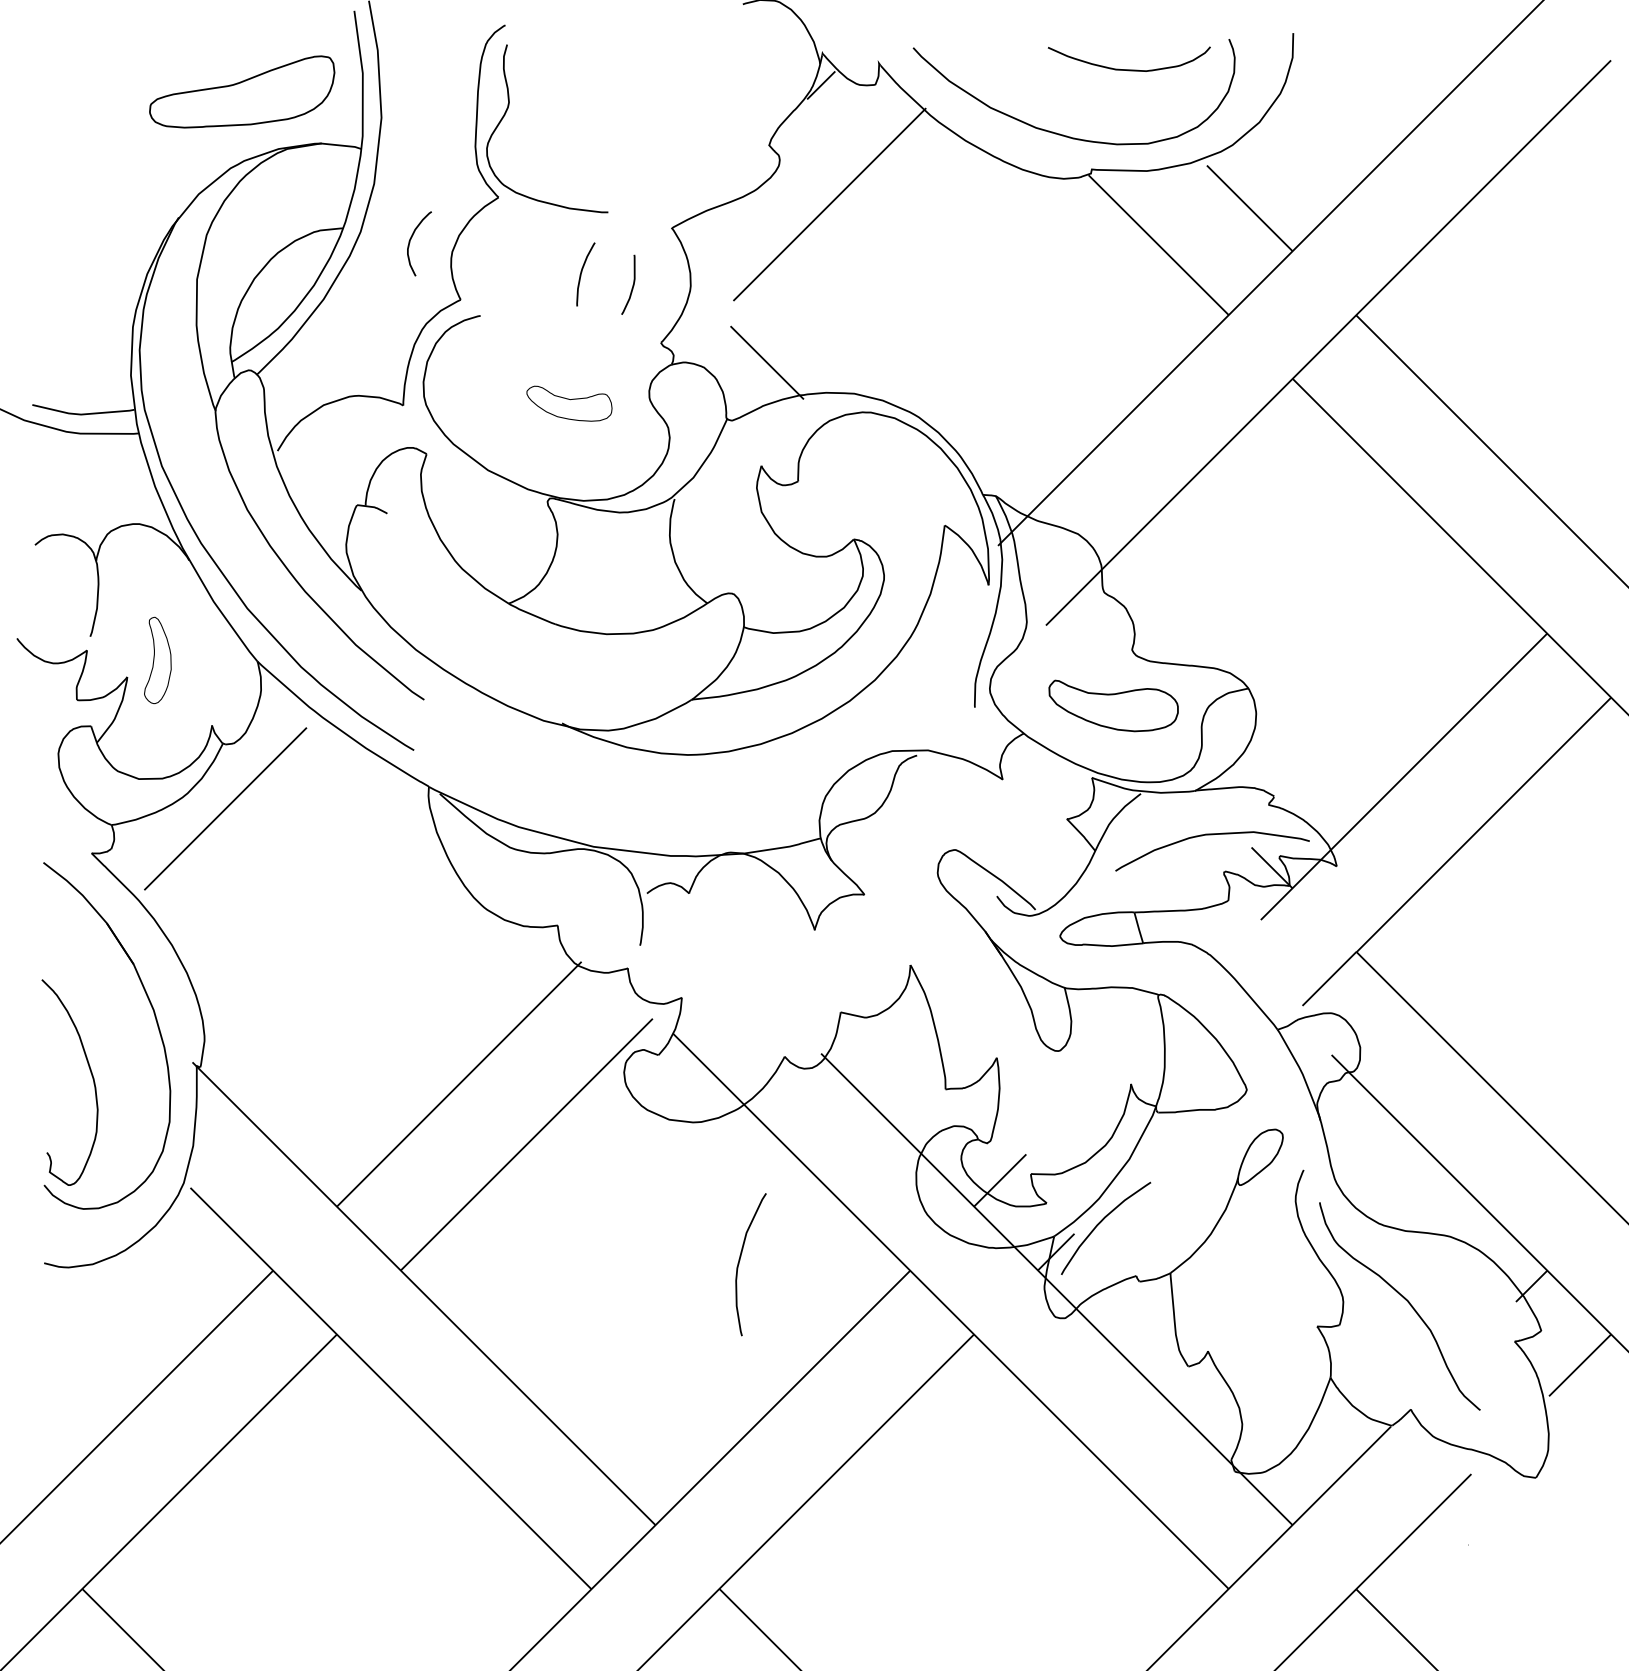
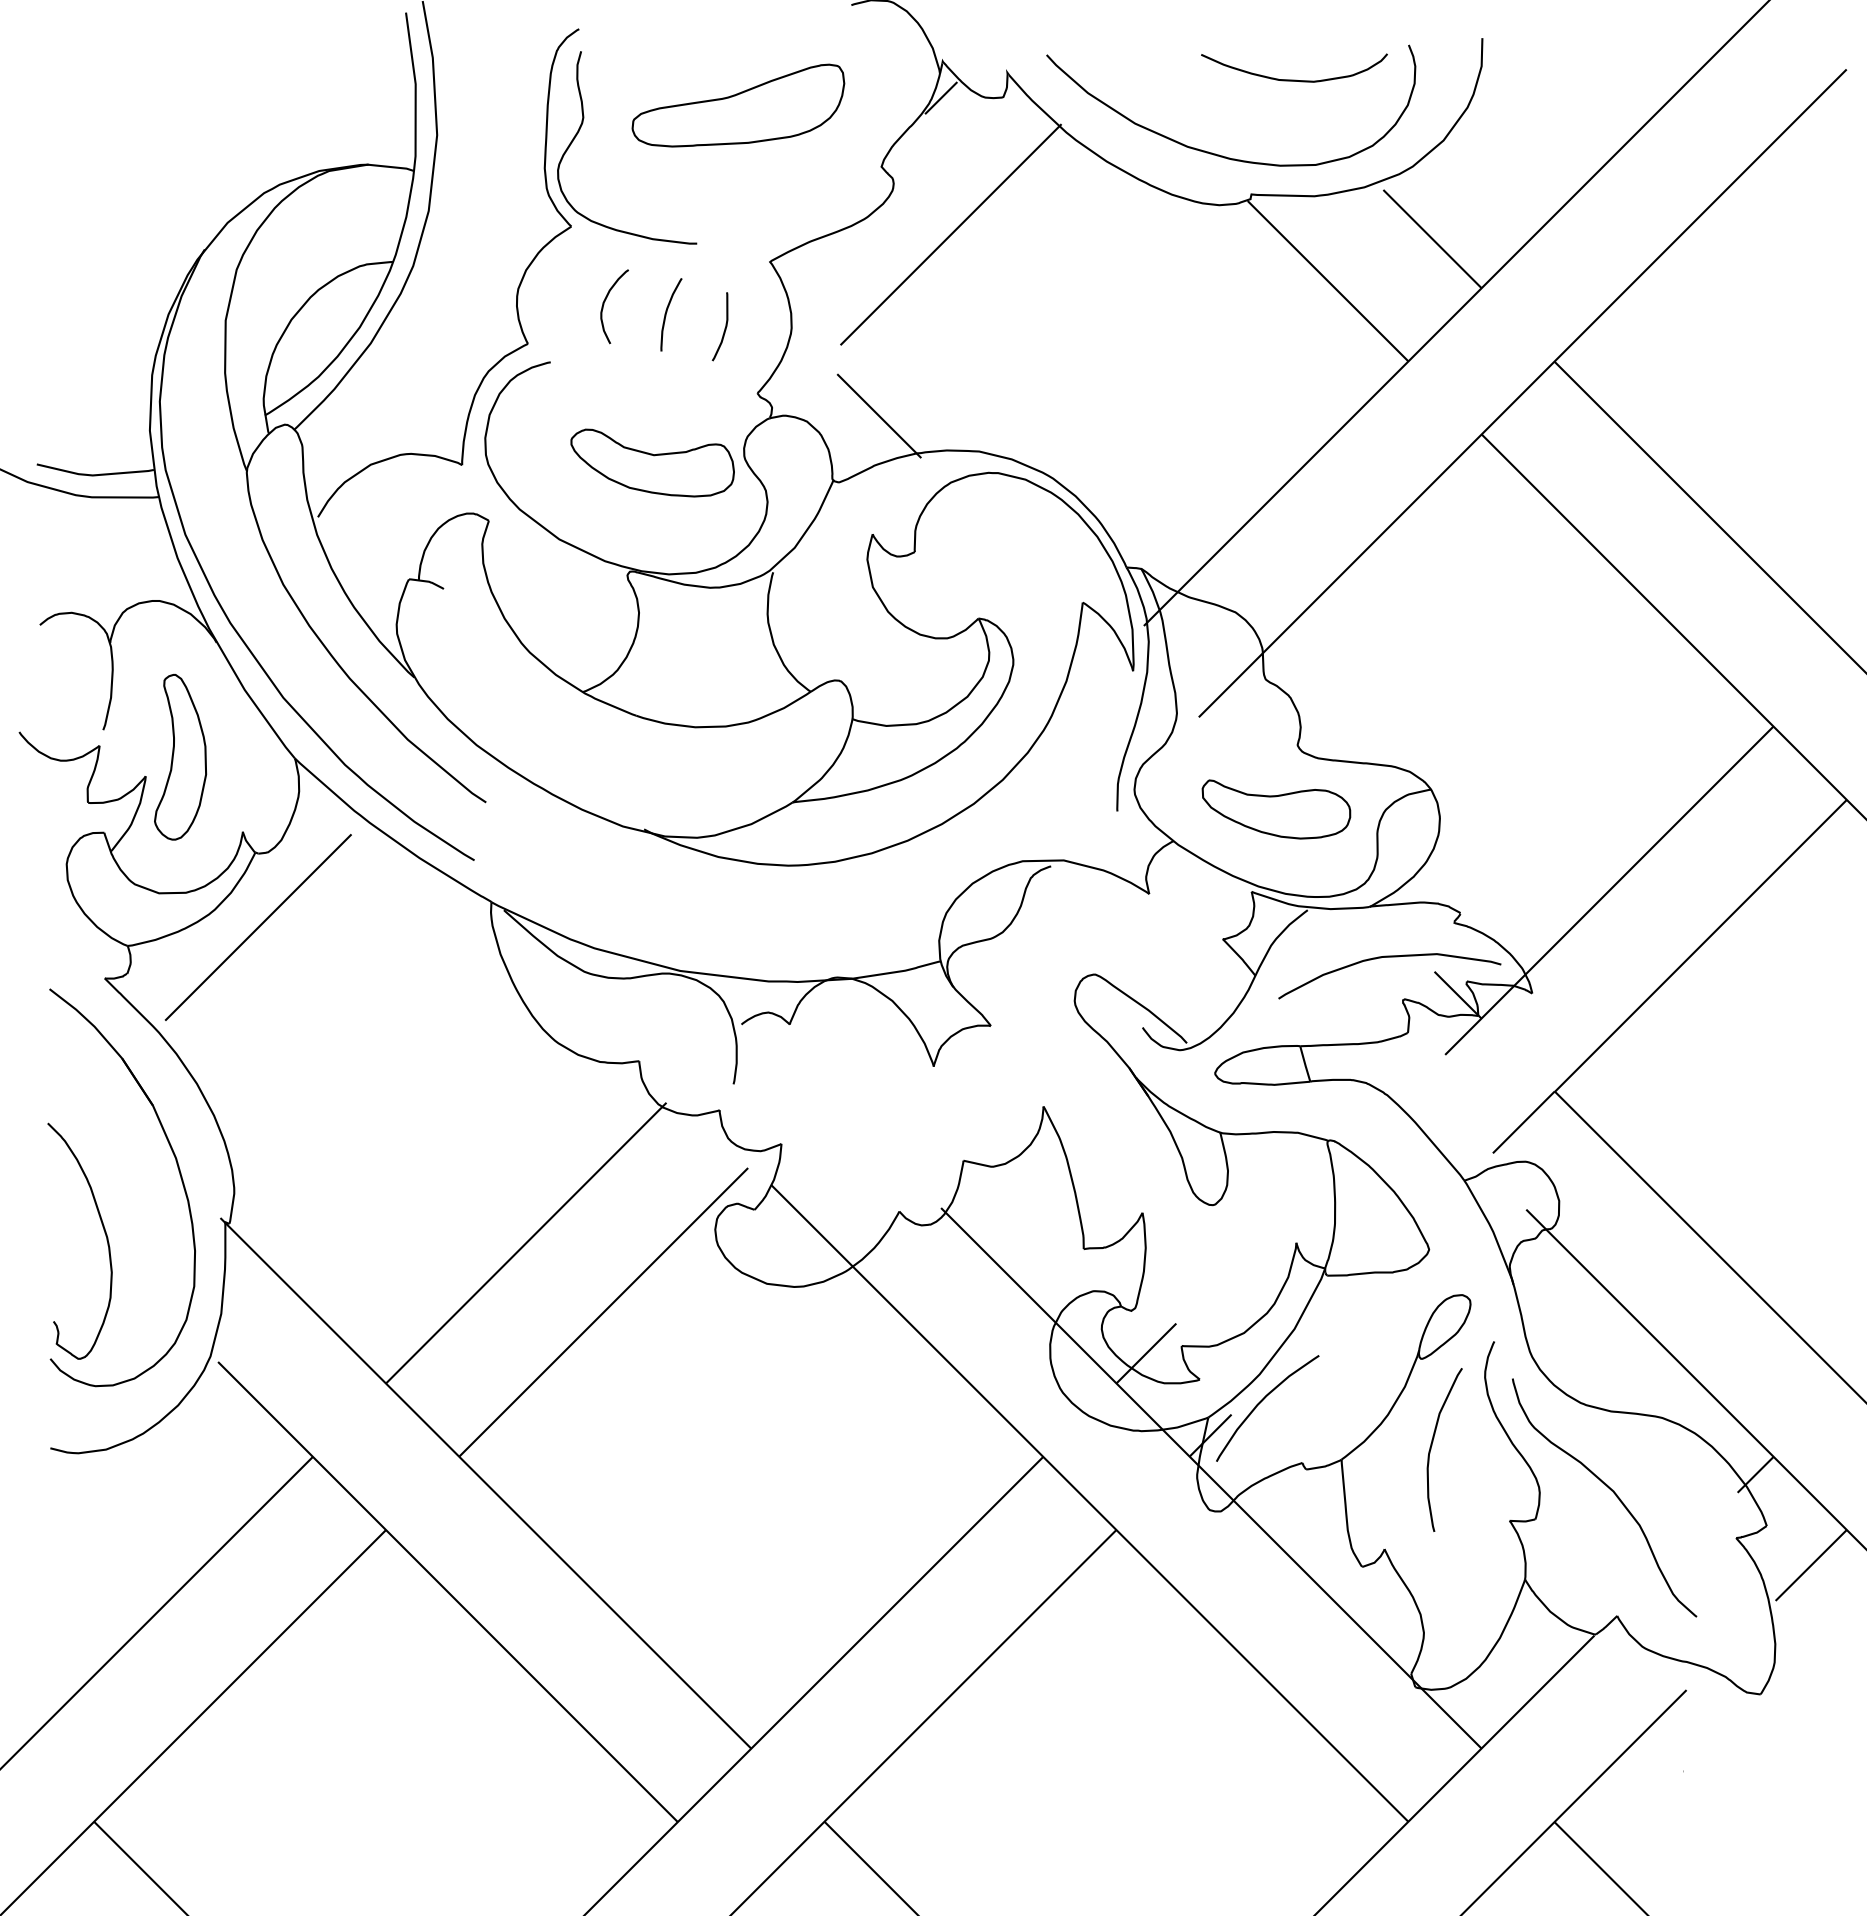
part: (242, 91) -> (738, 105), moved
curve: (410, 241) -> (604, 304), moved
part: (569, 403) -> (652, 462), size x1.67
part: (157, 660) -> (180, 757), size x1.67
curve: (740, 1260) -> (1432, 1445), moved

